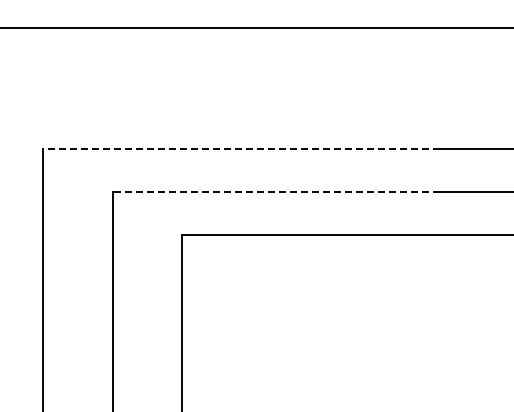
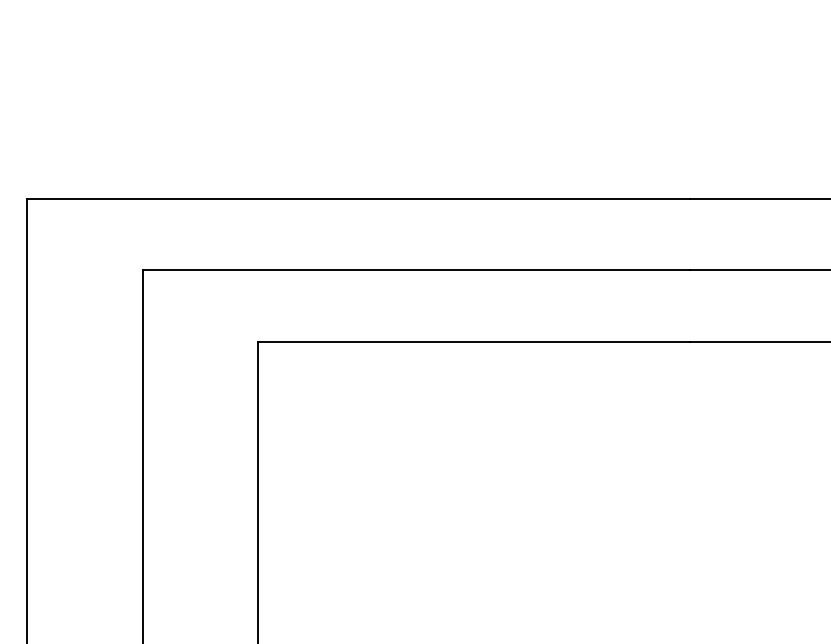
line: (241, 149) -> (357, 199), dashed -> solid
line: (276, 191) -> (416, 269), dashed -> solid

